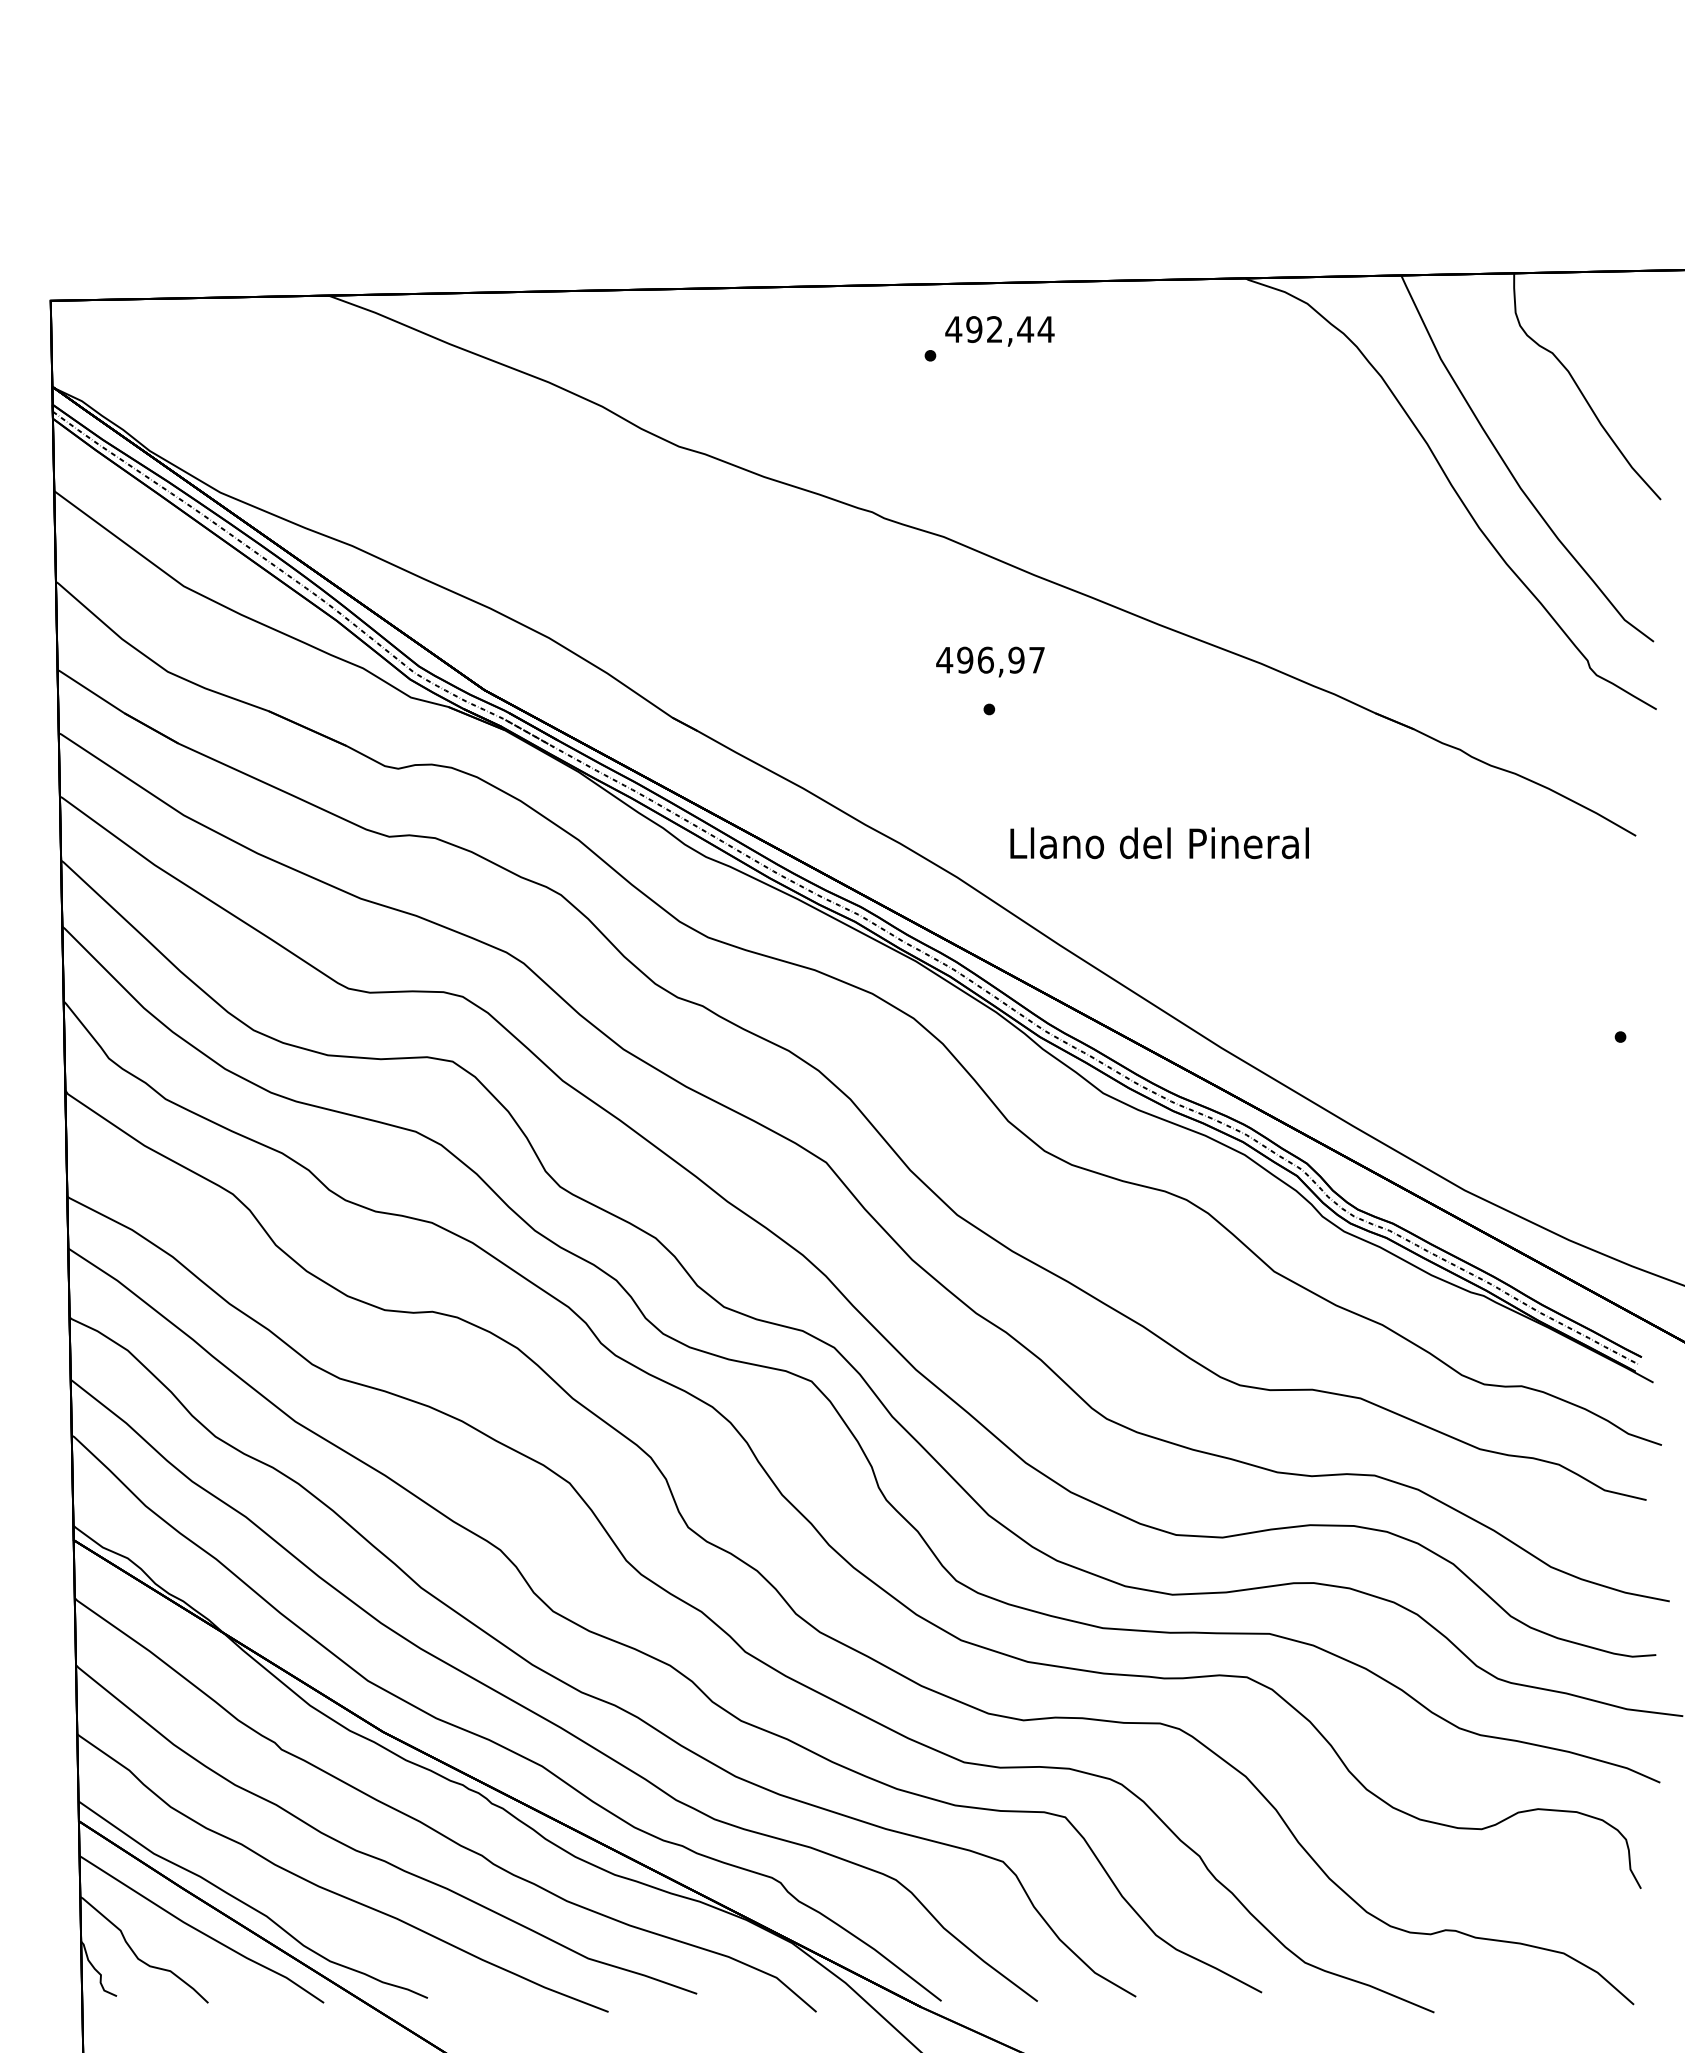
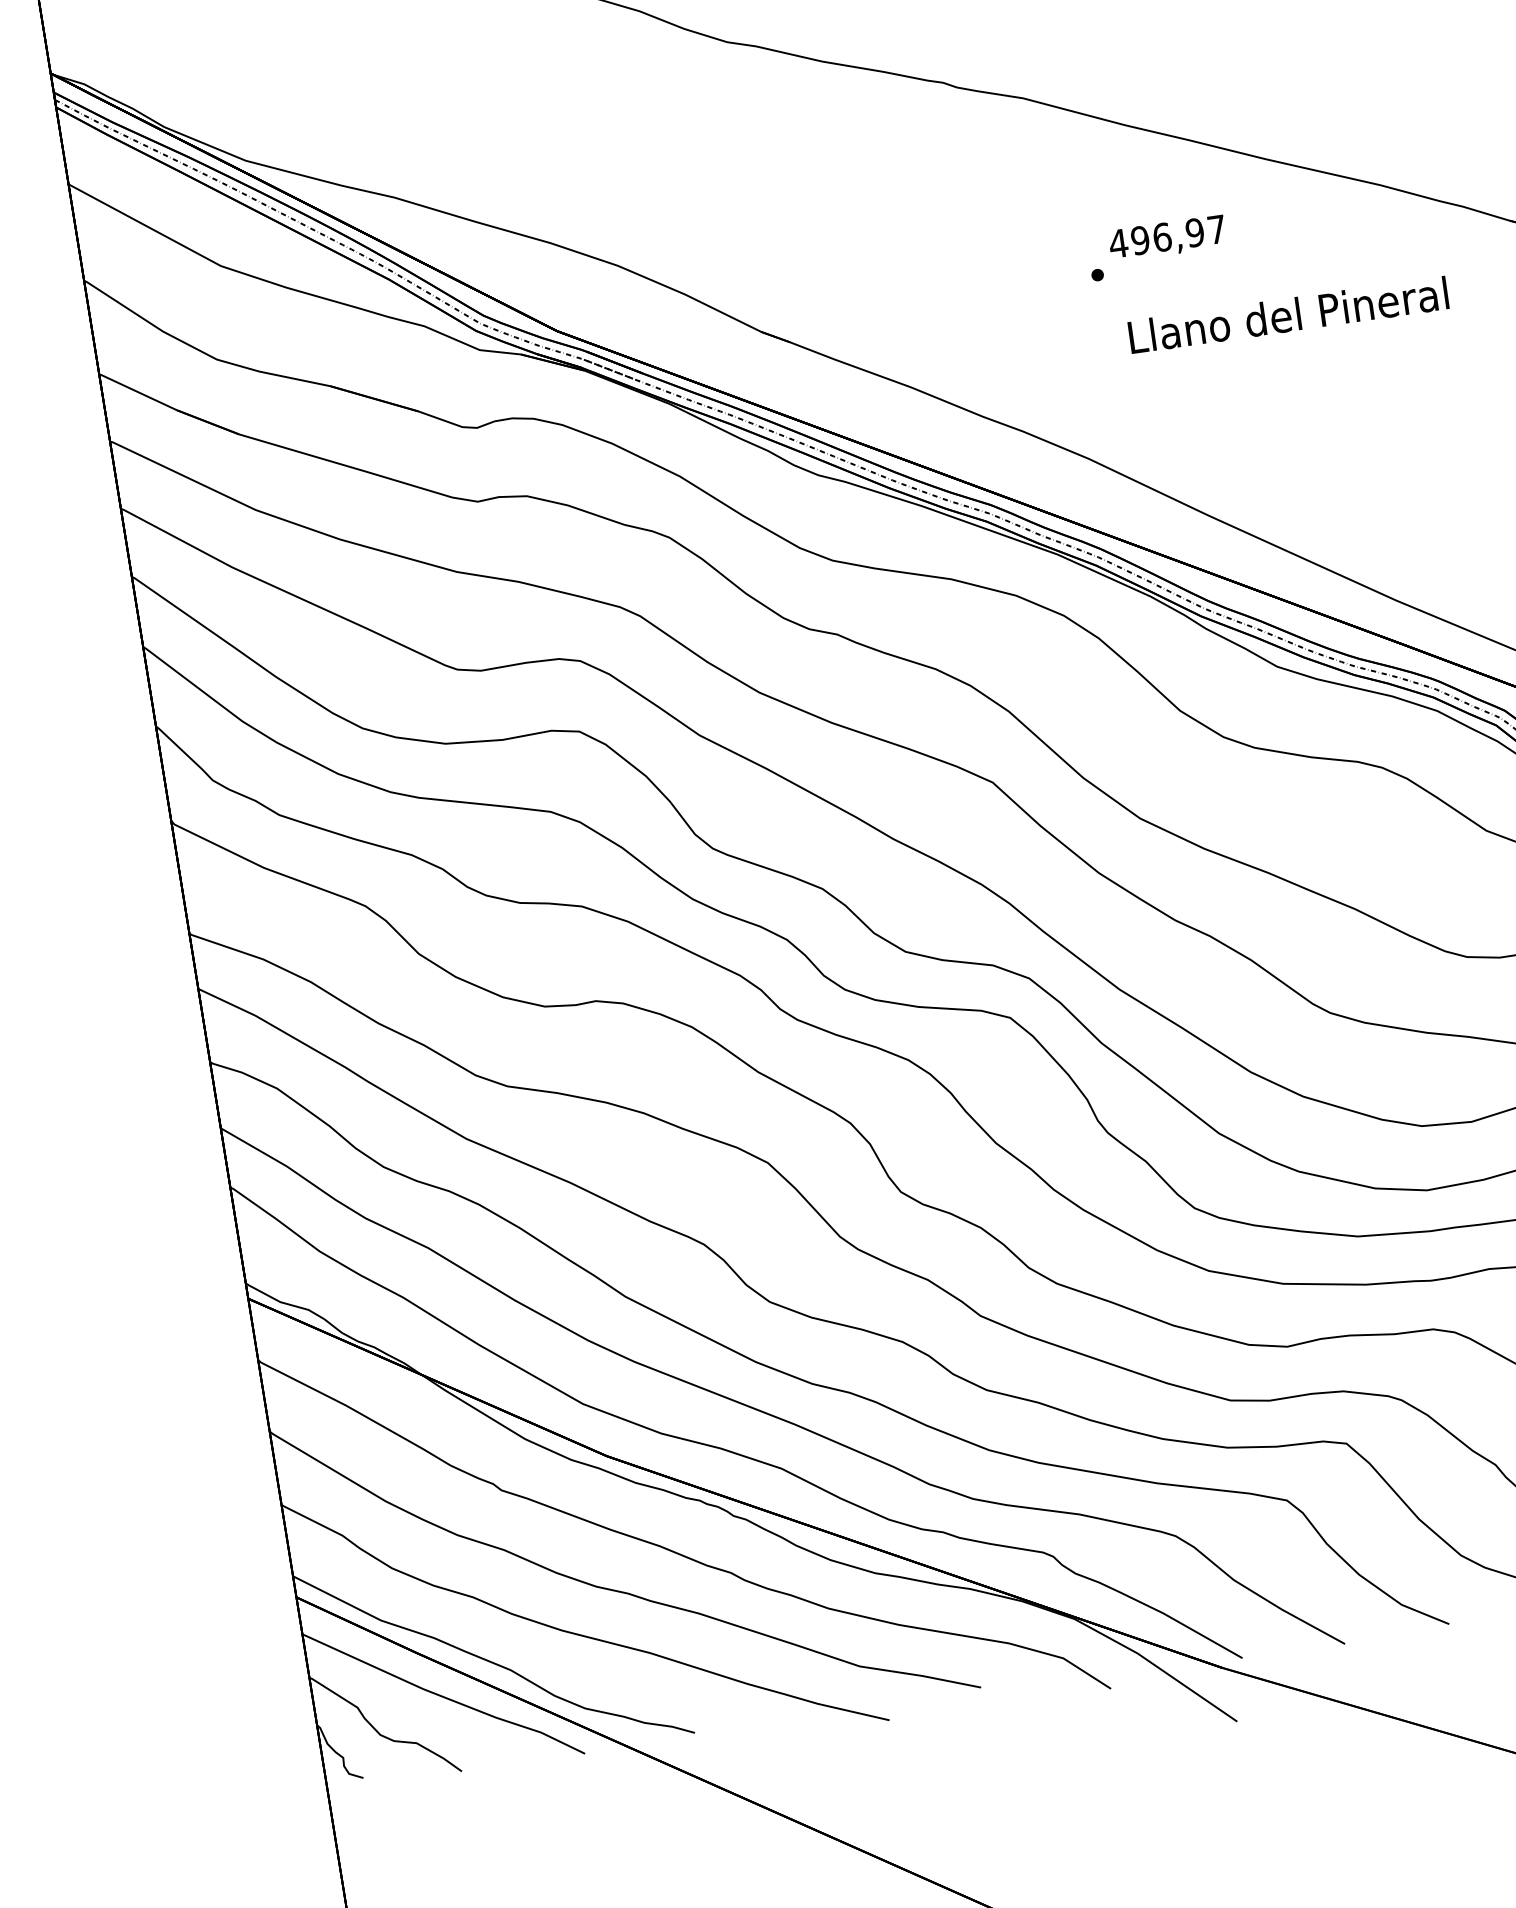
text: (990, 661) -> (1167, 238), moved
text: (1159, 843) -> (1288, 315), moved

